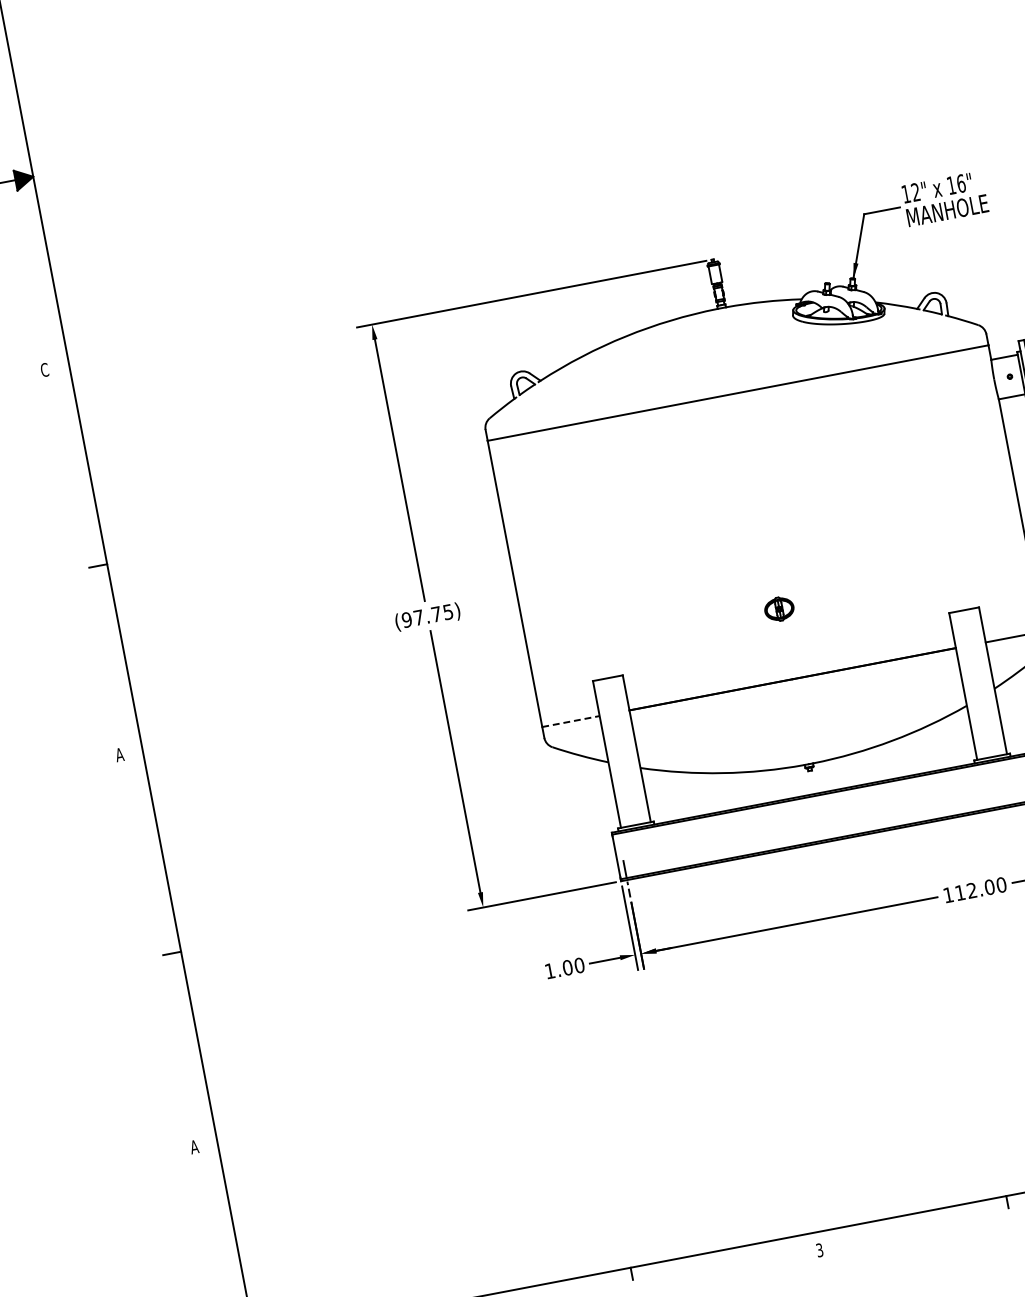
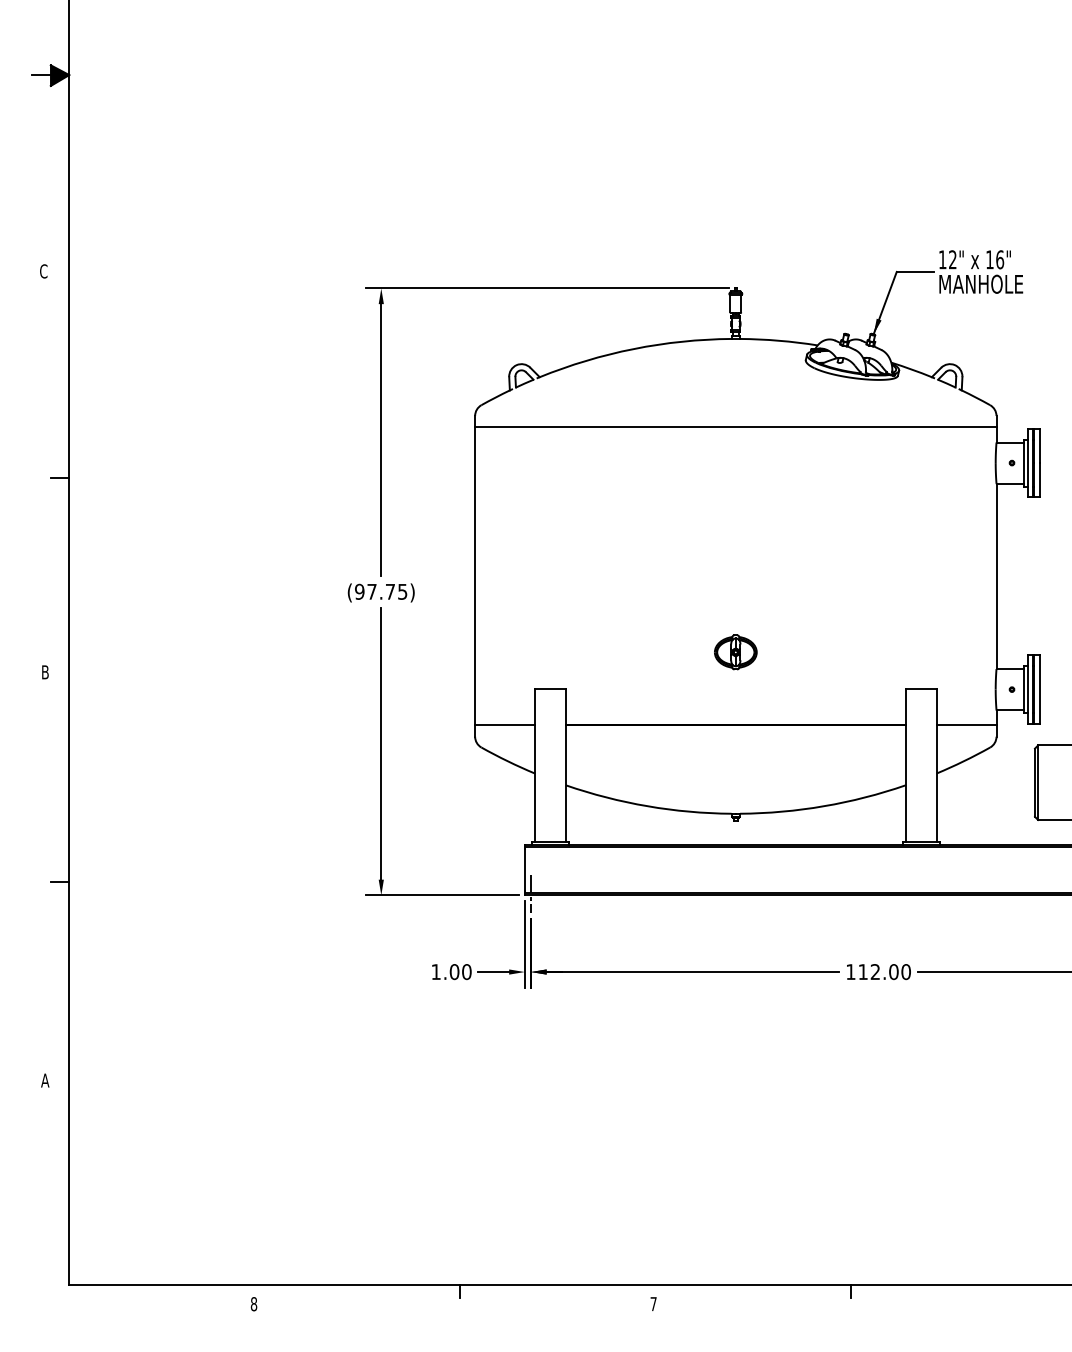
part: (779, 609) -> (735, 652), size x1.43
line: (571, 721) -> (505, 725), dashed -> solid
text: (119, 755) -> (45, 672), A -> B
text: (819, 1250) -> (653, 1304), 3 -> 7

